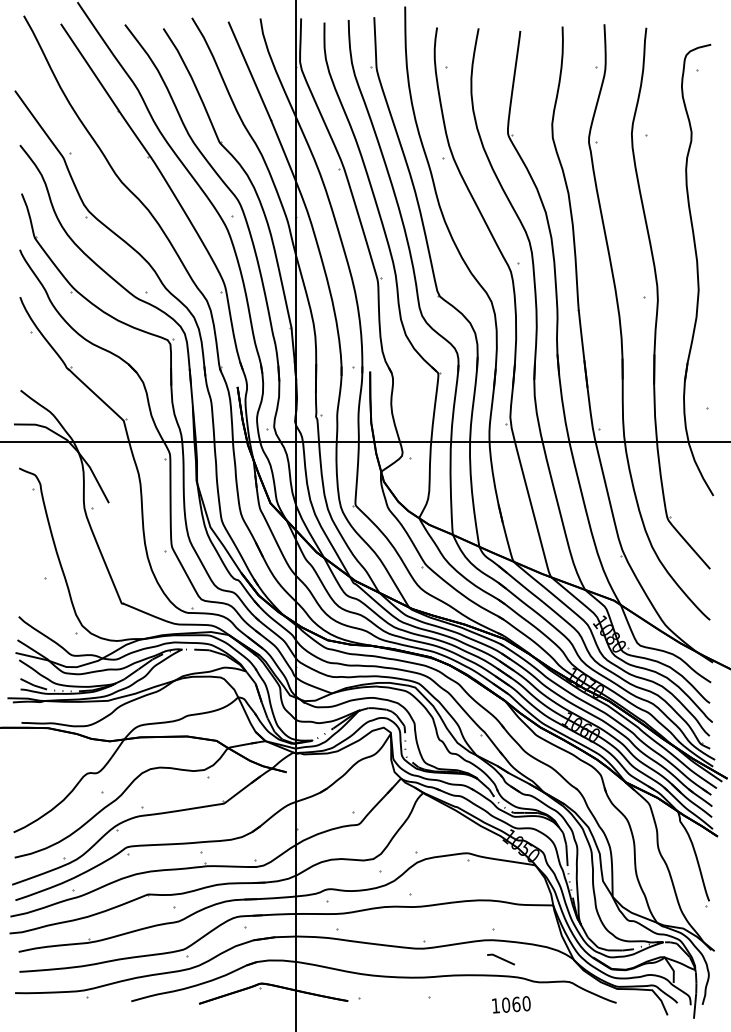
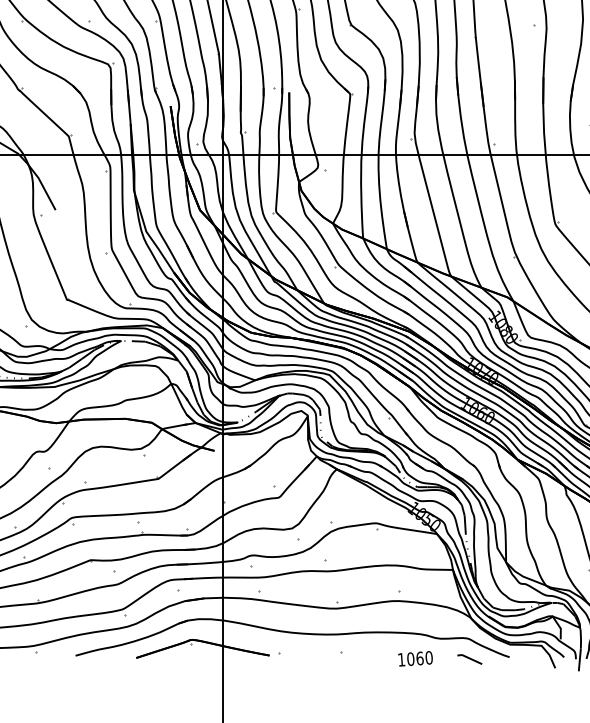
curve: (500, 959) -> (469, 659), moved

